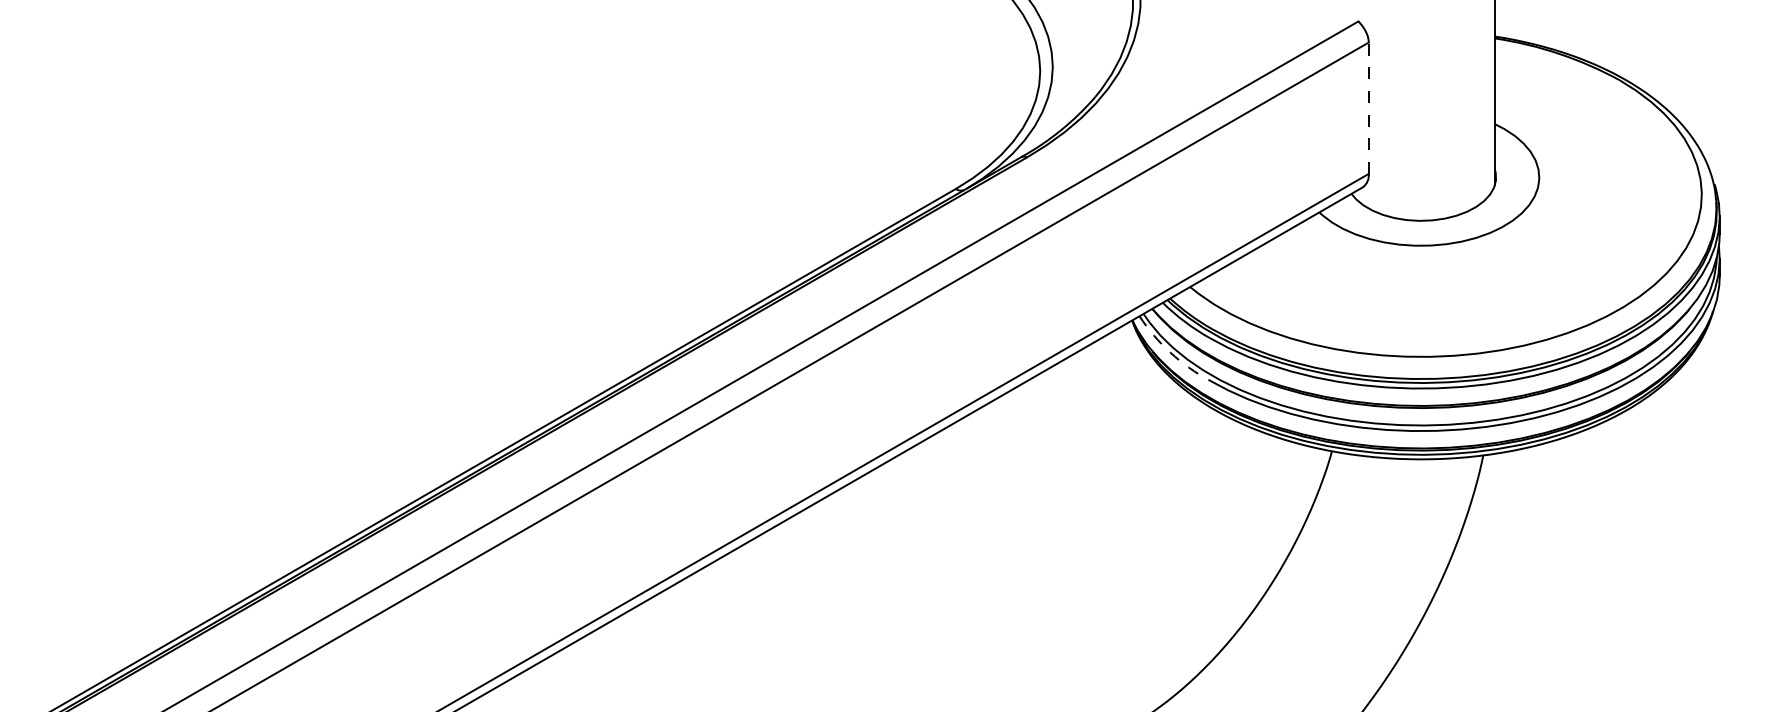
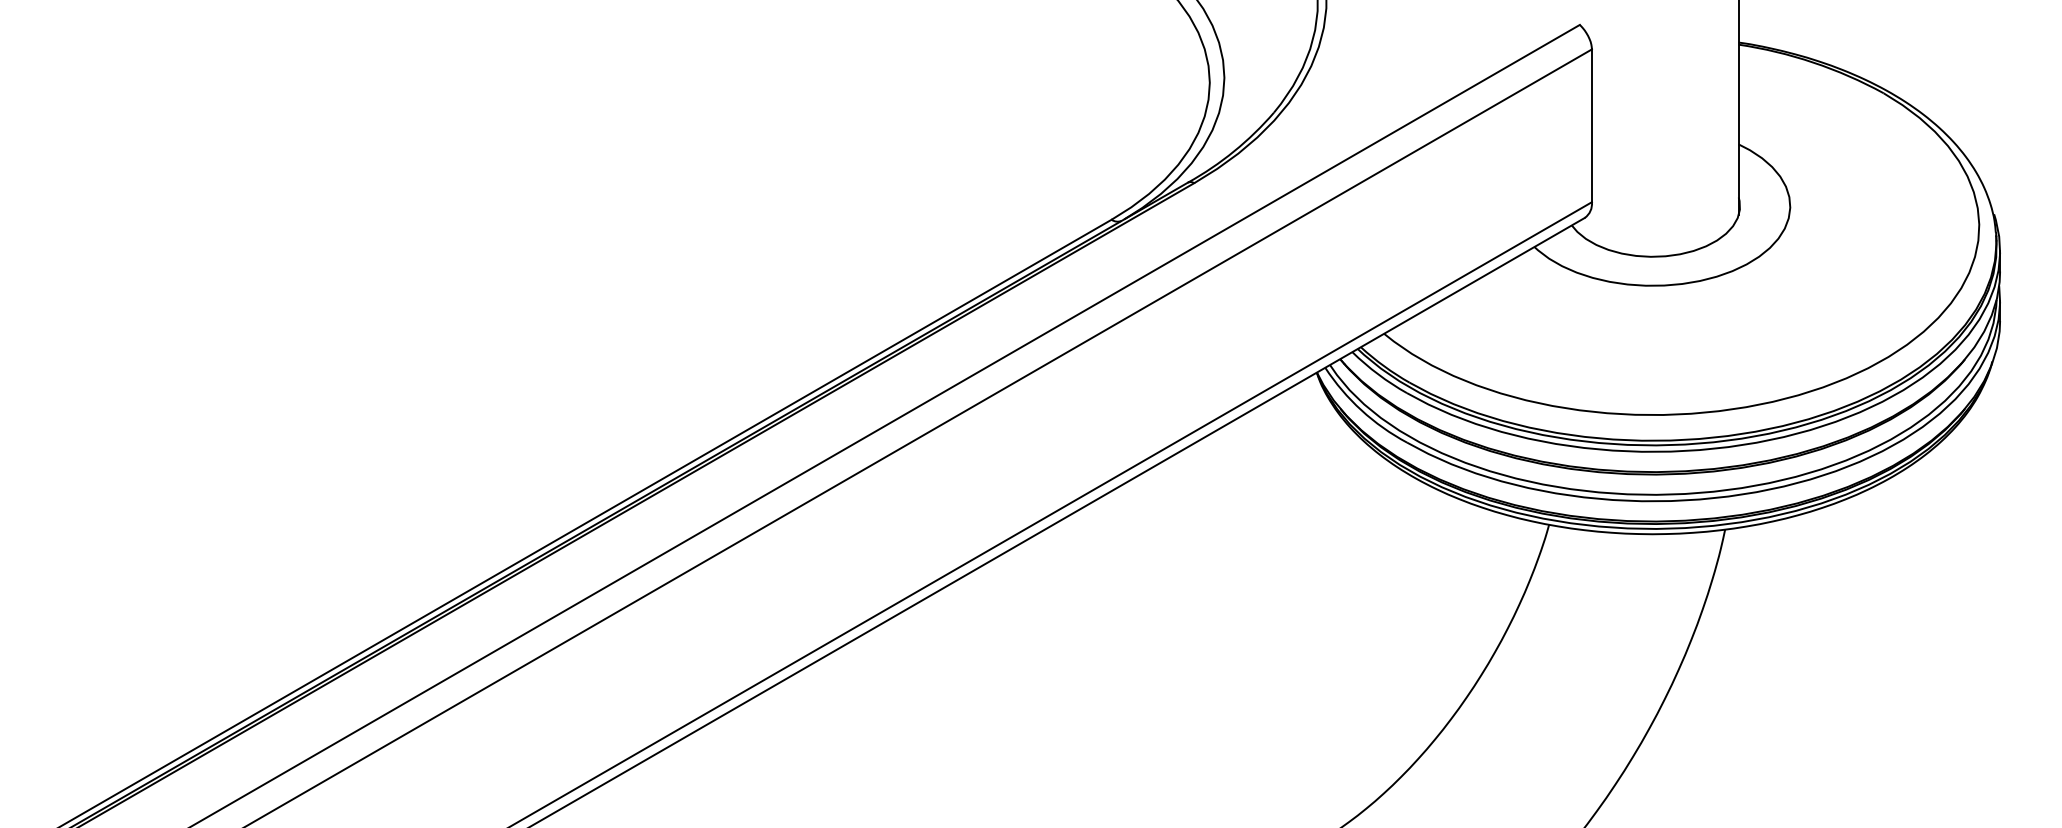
line: (1368, 107) -> (1591, 125), dashed -> solid
arc: (1170, 352) -> (1361, 410), dashed -> solid

